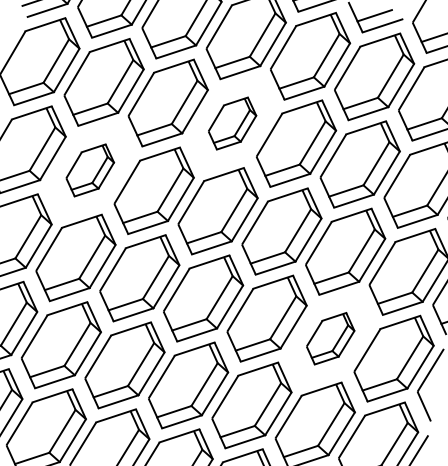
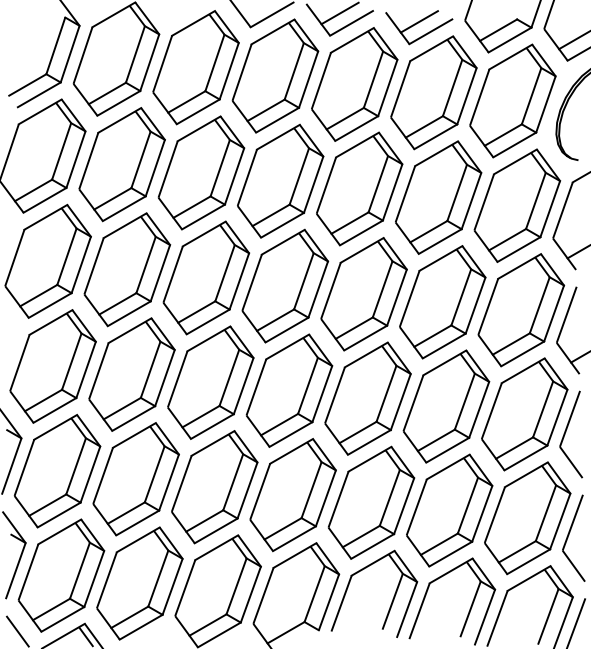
part: (232, 122) -> (280, 180), size x1.67
part: (90, 170) -> (127, 269), size x1.67
part: (330, 338) -> (446, 406), size x1.67

